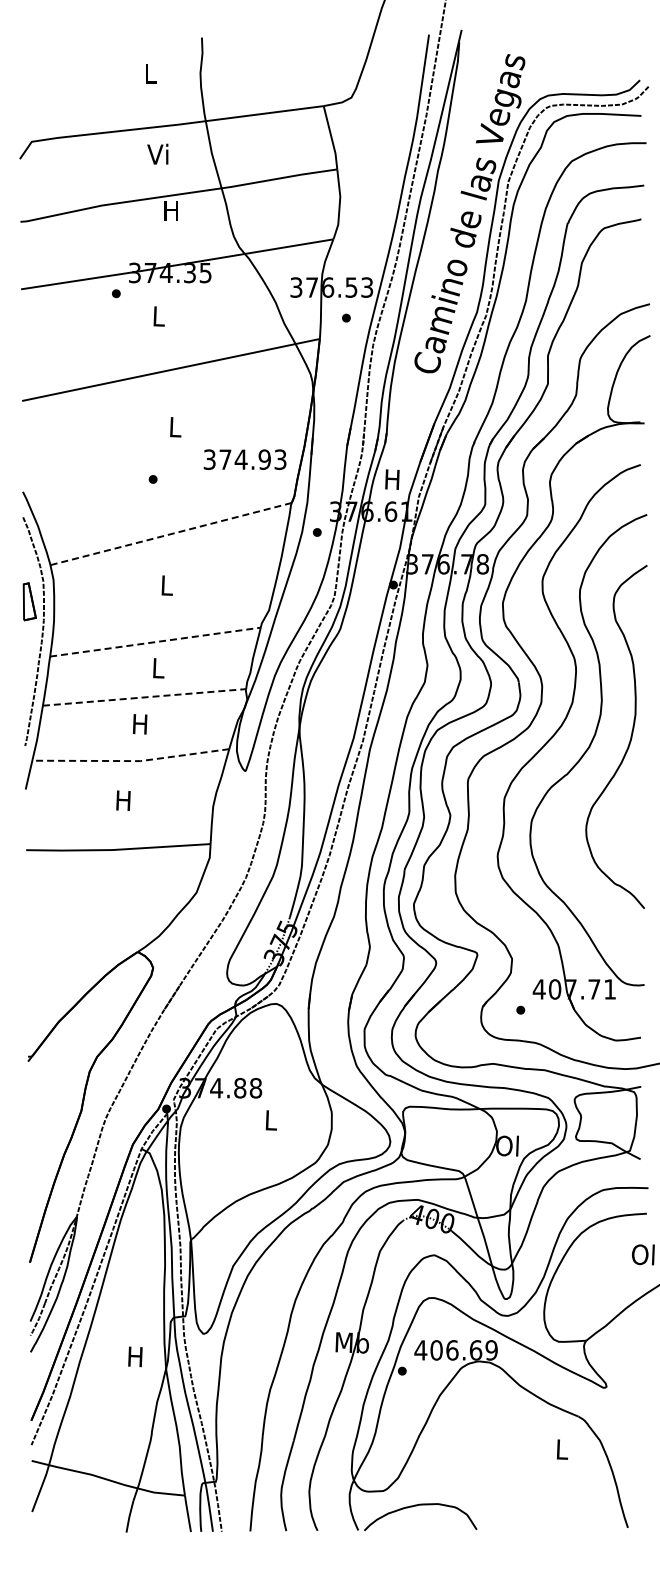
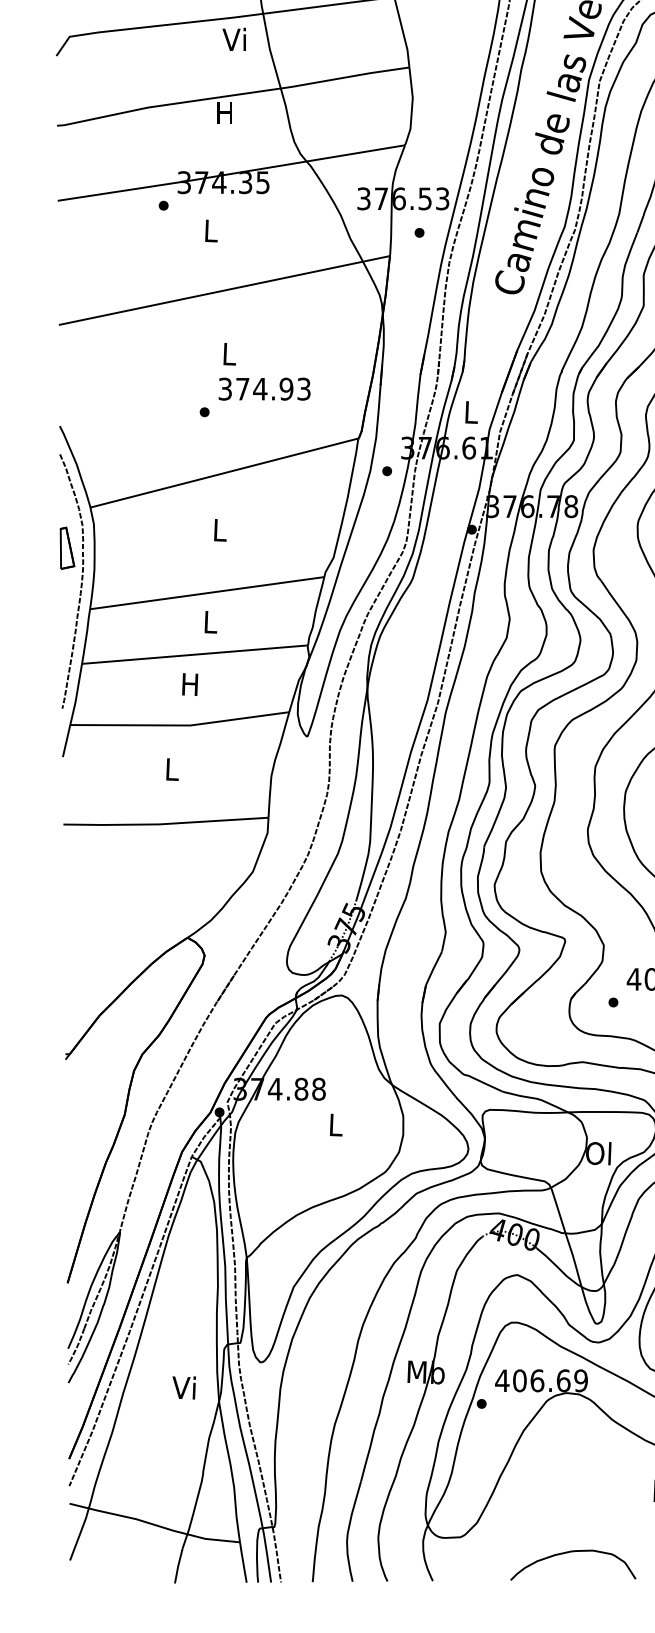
text: (157, 153) -> (233, 38), moved
text: (244, 459) -> (263, 388), moved
text: (392, 479) -> (470, 412), H -> L
line: (169, 534) -> (222, 473), dashed -> solid
line: (155, 642) -> (207, 593), dashed -> solid
line: (144, 697) -> (195, 654), dashed -> solid
line: (131, 761) -> (180, 725), dashed -> solid
text: (123, 800) -> (171, 769), H -> L
text: (134, 1356) -> (183, 1387), H -> Vi
curve: (417, 1506) -> (569, 1553), moved

